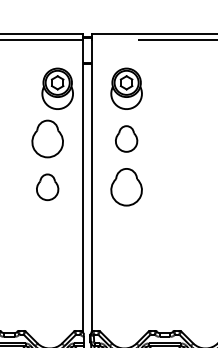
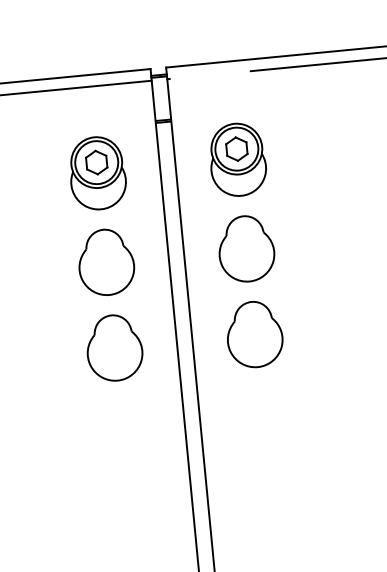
part: (57, 88) -> (97, 172), moved
part: (126, 138) -> (246, 247), size x1.43
part: (47, 187) -> (114, 348), size x1.43

